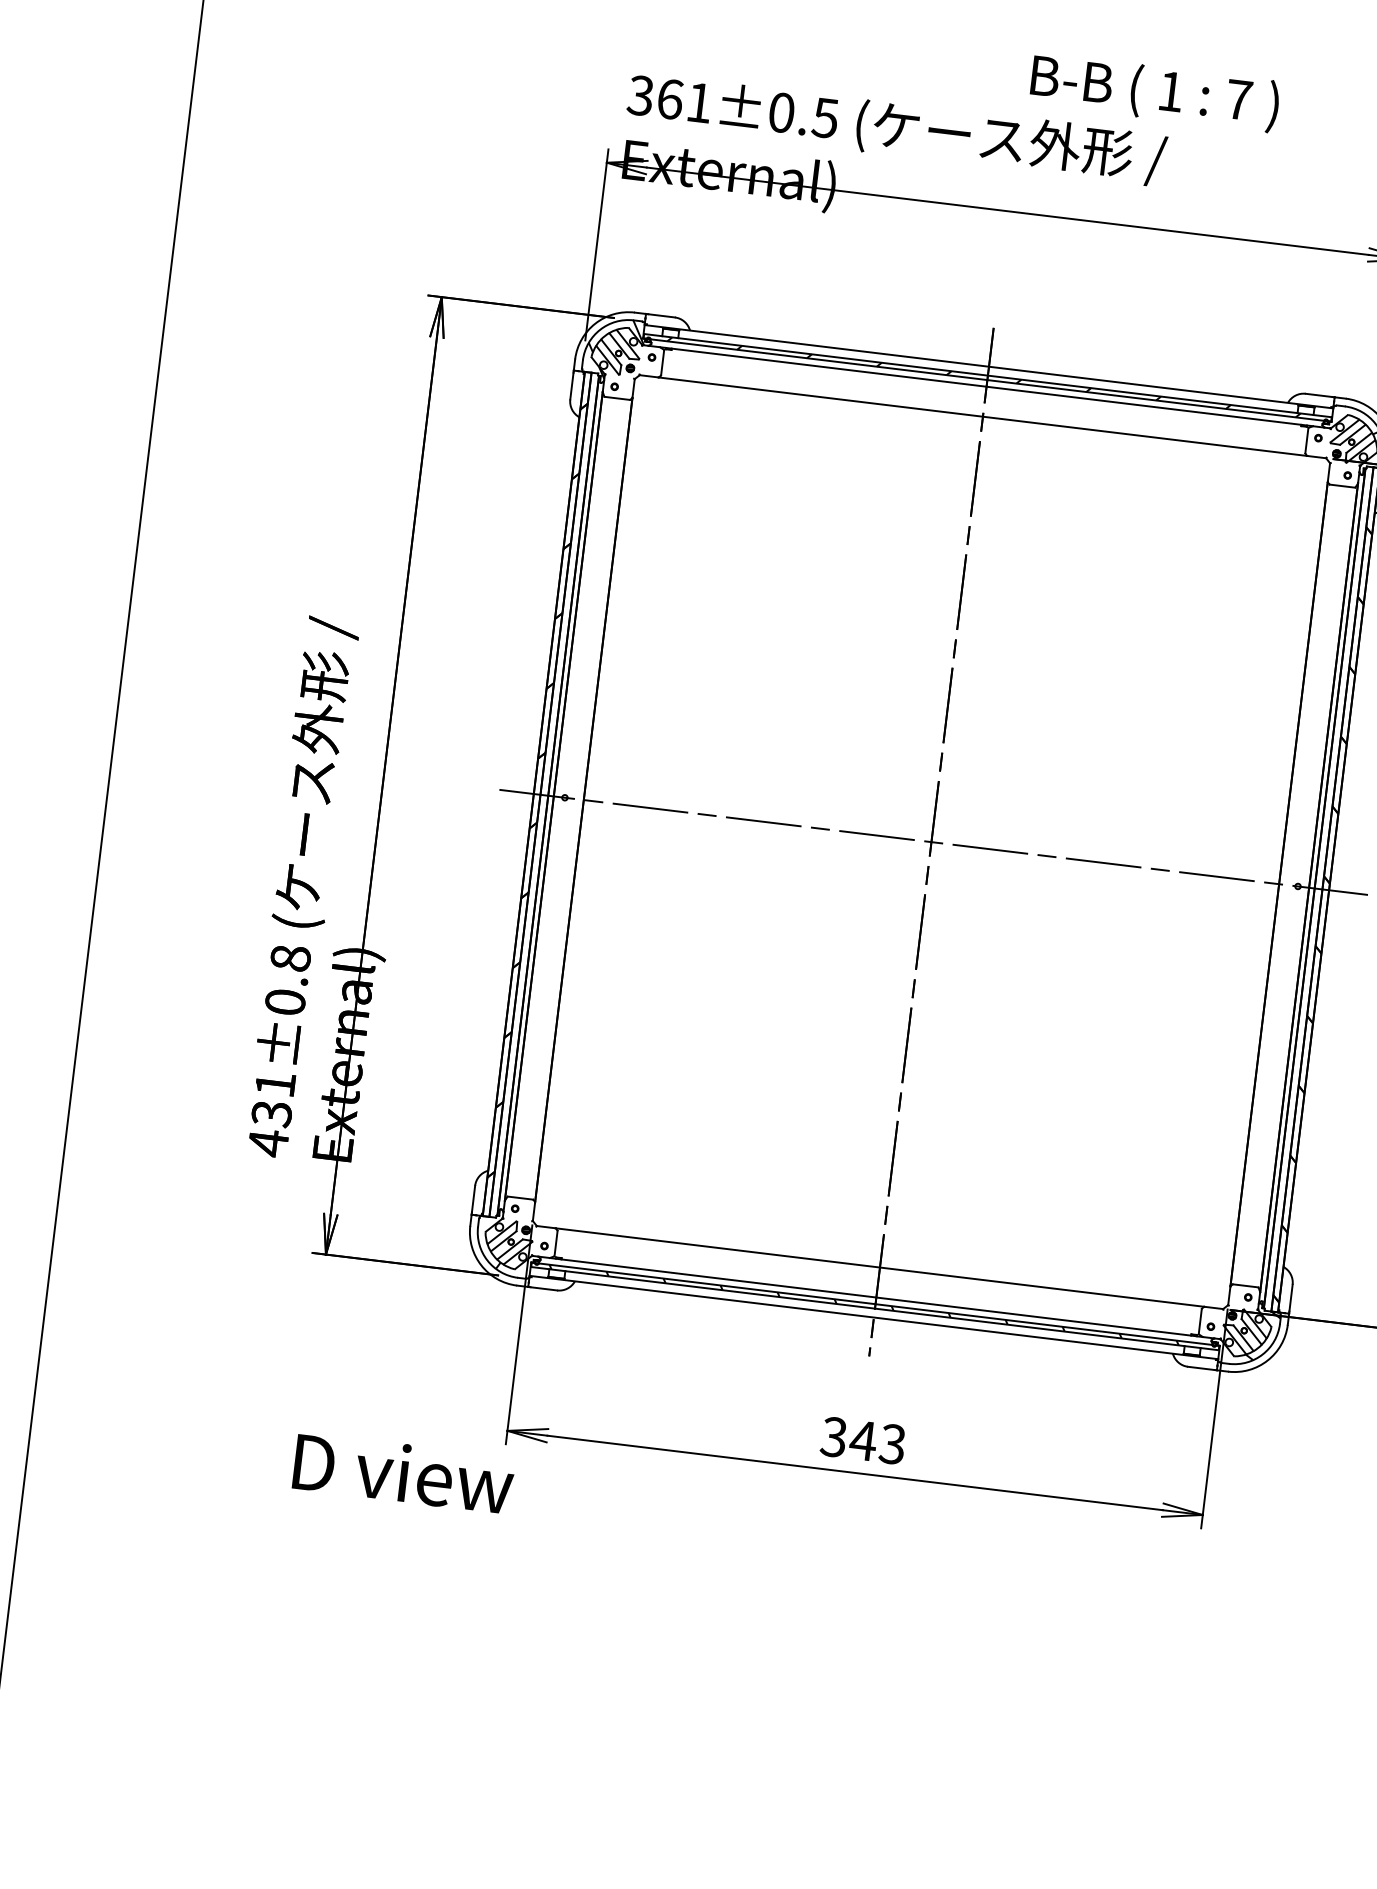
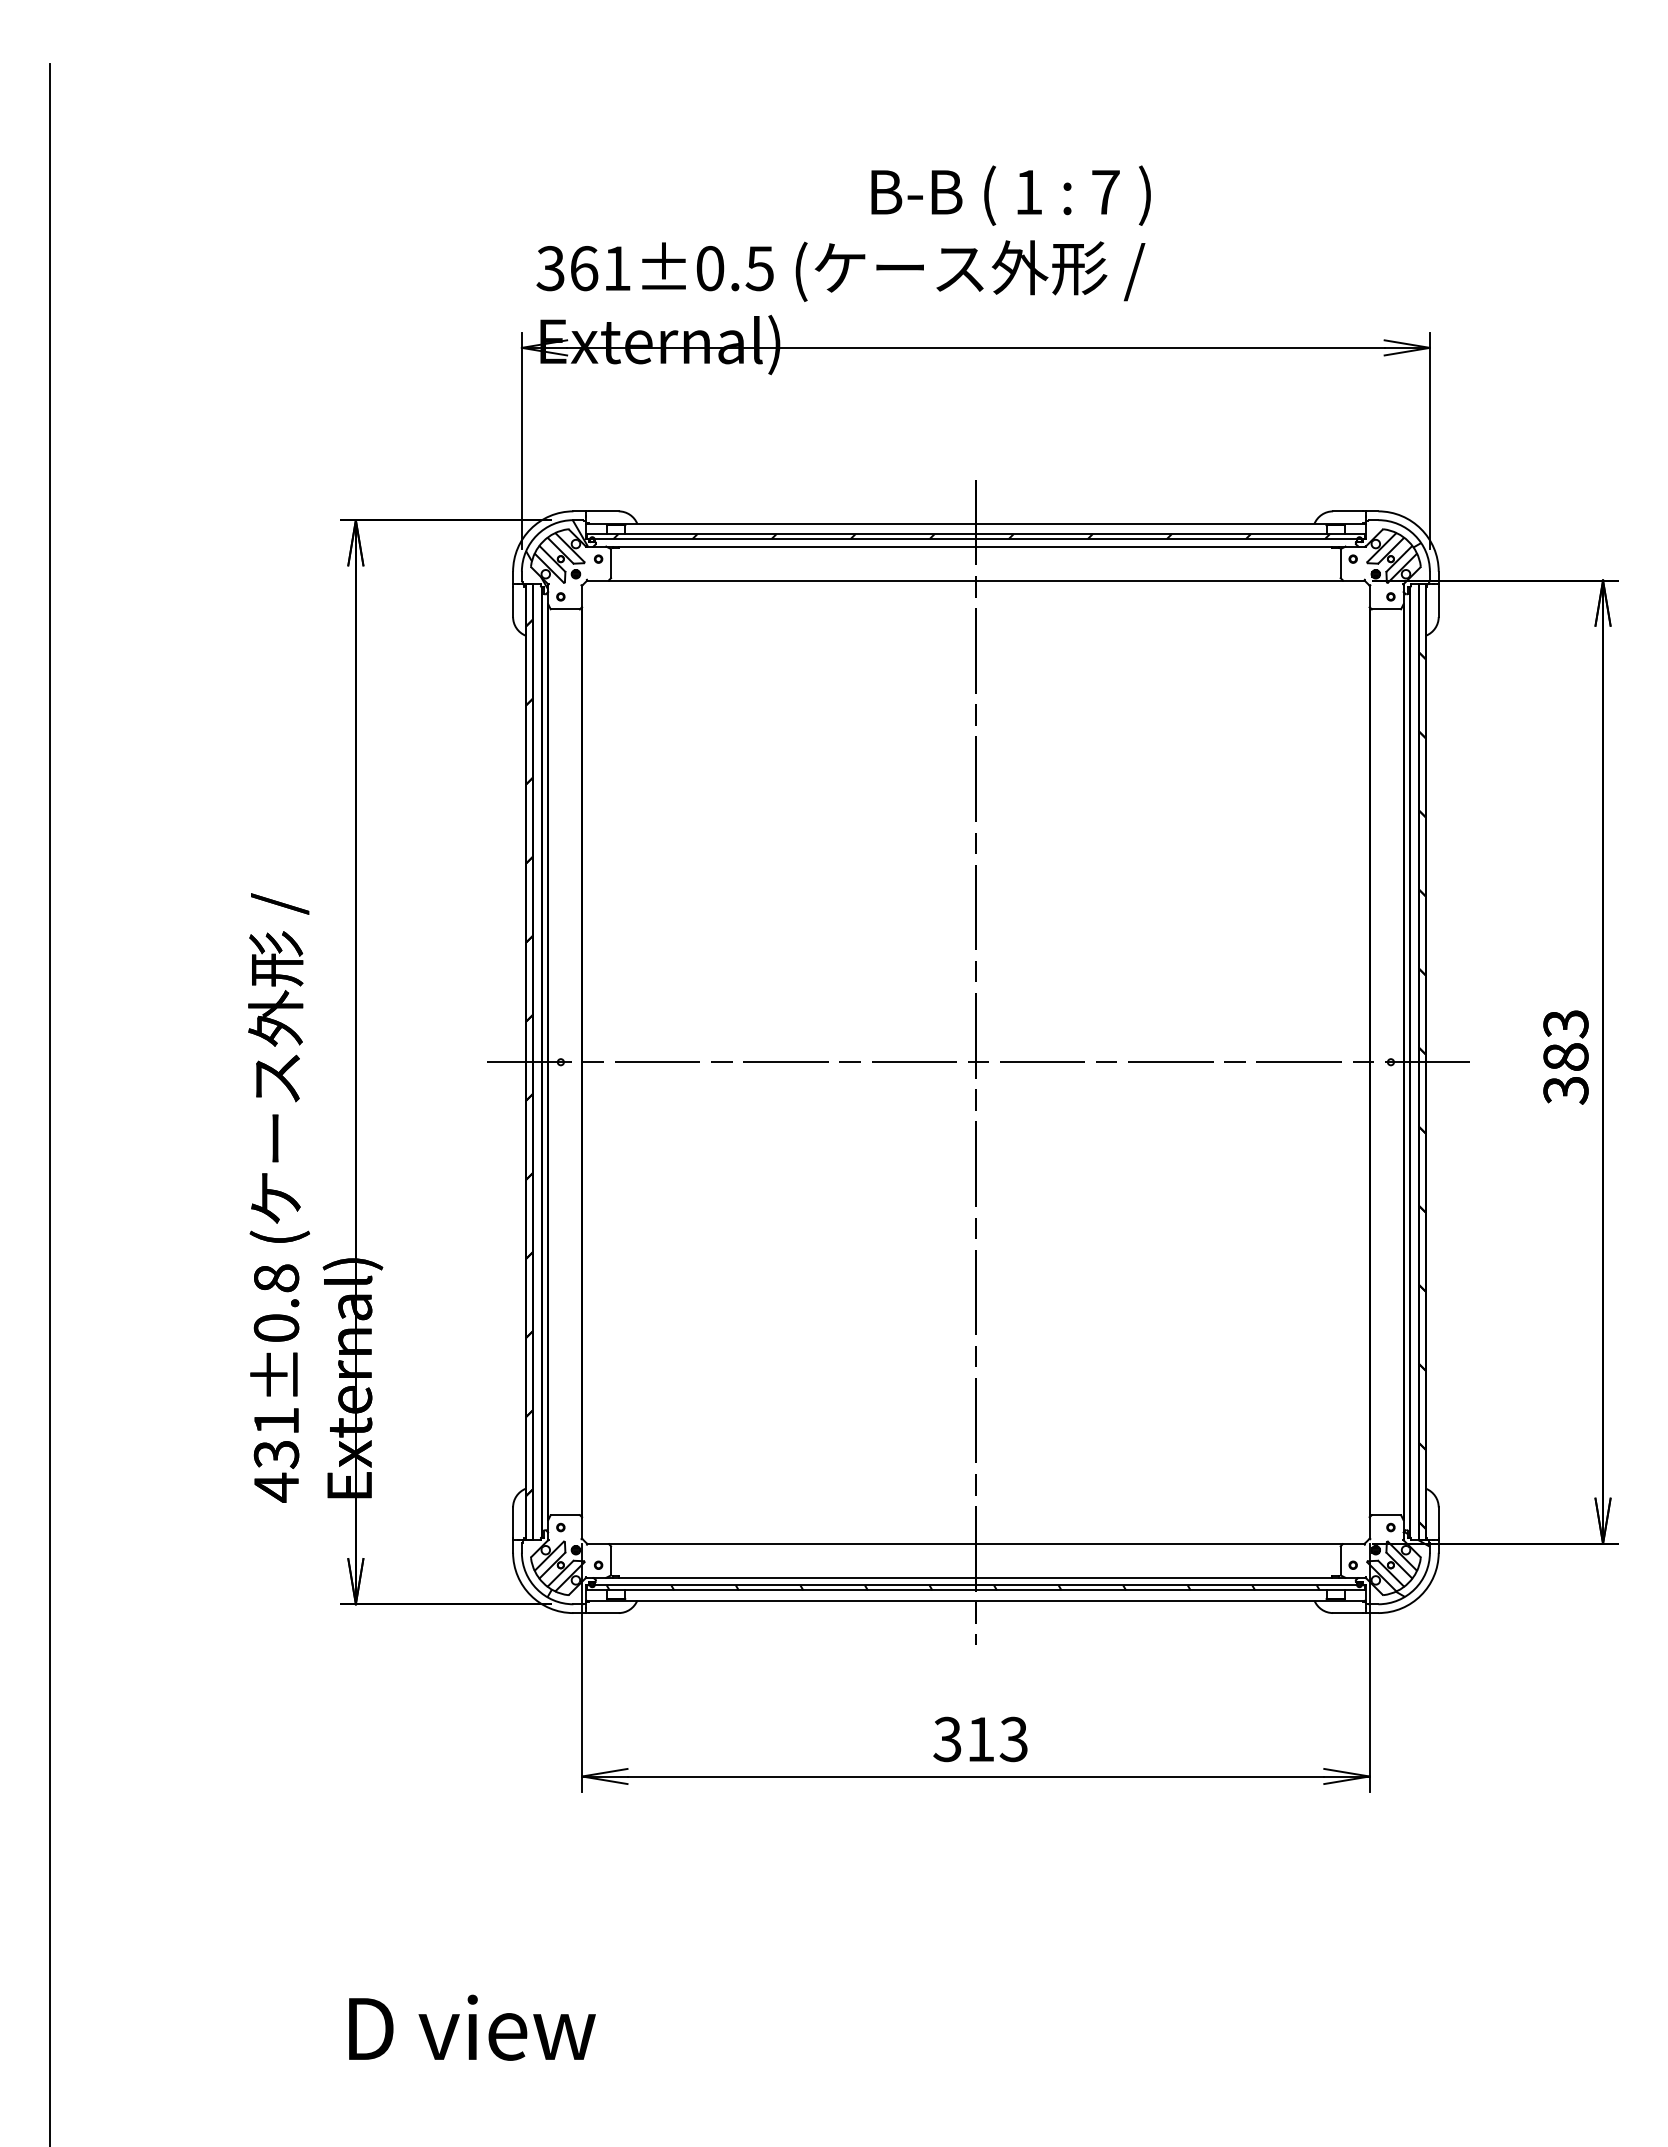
text: (1154, 92) -> (1010, 195), moved
text: (863, 1440) -> (980, 1739), 343 -> 313
text: (404, 1473) -> (472, 2027), moved

